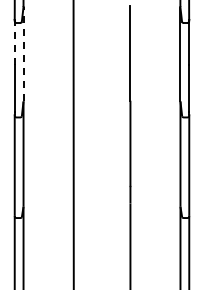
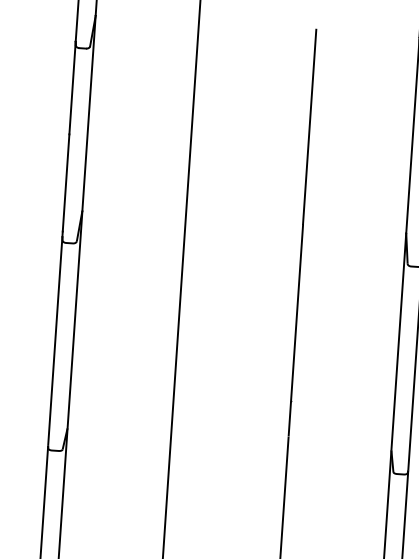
line: (14, 42) -> (72, 87), dashed -> solid
line: (23, 53) -> (89, 111), dashed -> solid

